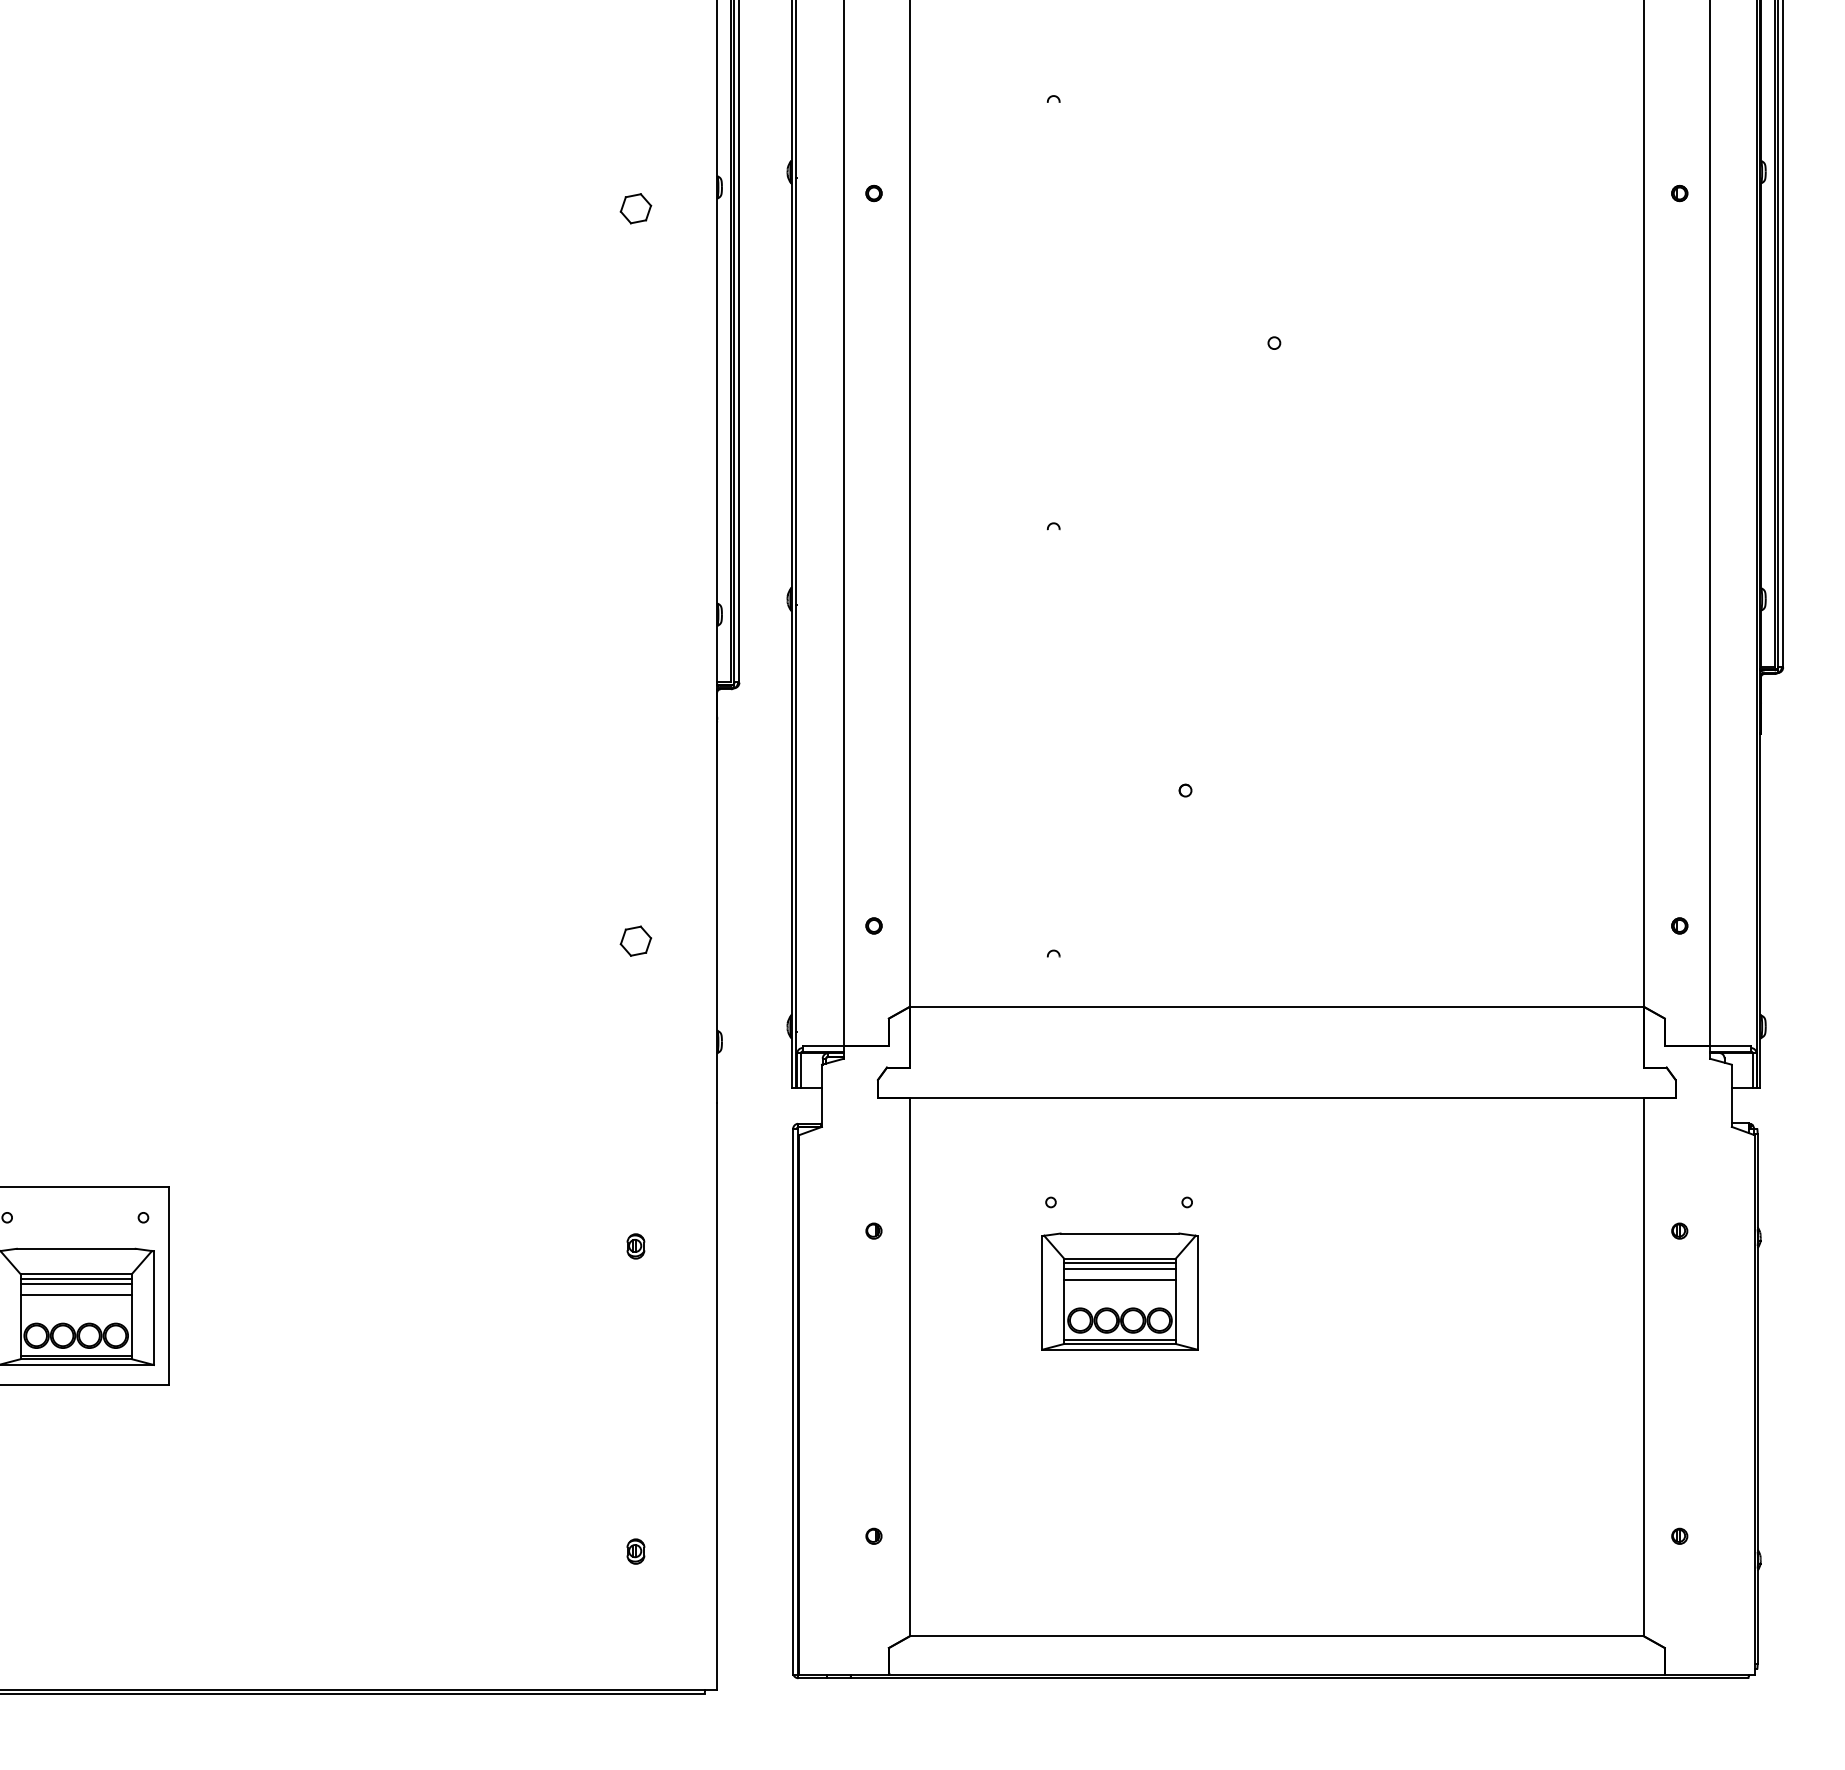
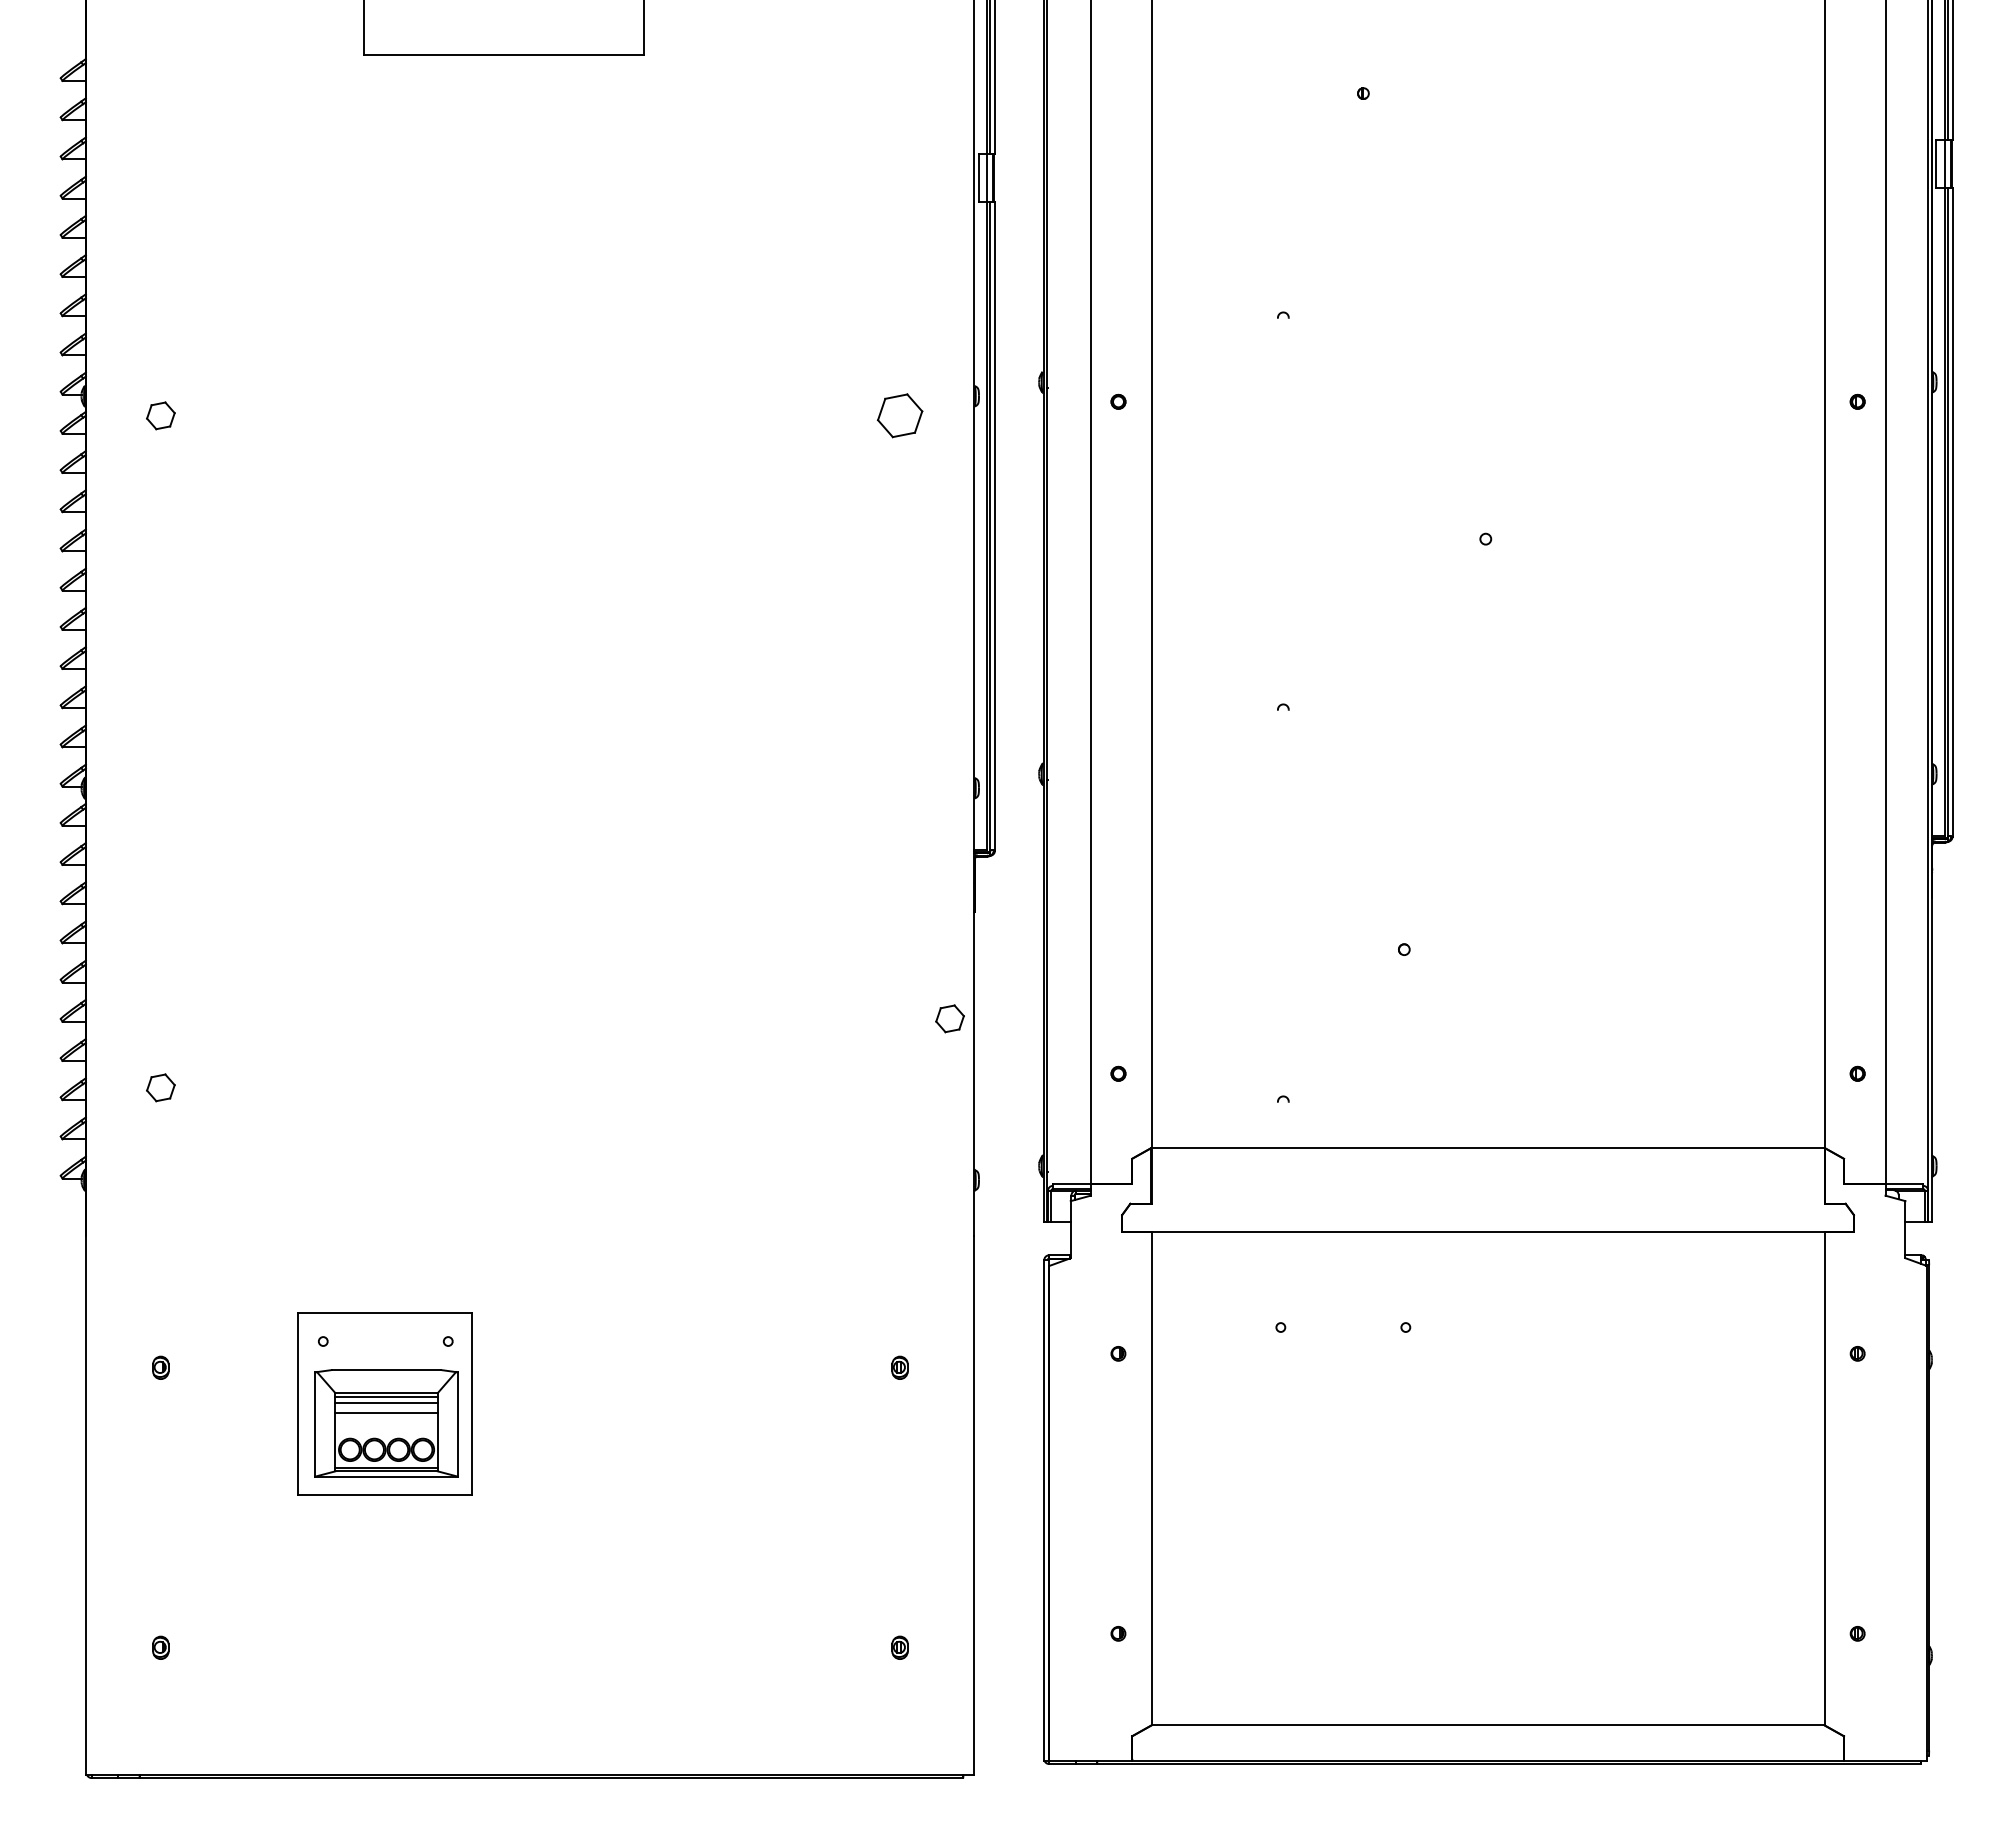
part: (635, 208) -> (899, 415), size x1.6
part: (635, 940) -> (949, 1018), moved
part: (1119, 1291) -> (1343, 1409), removed

